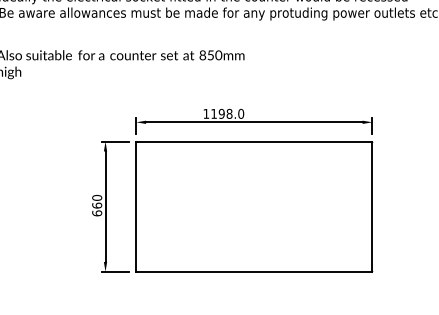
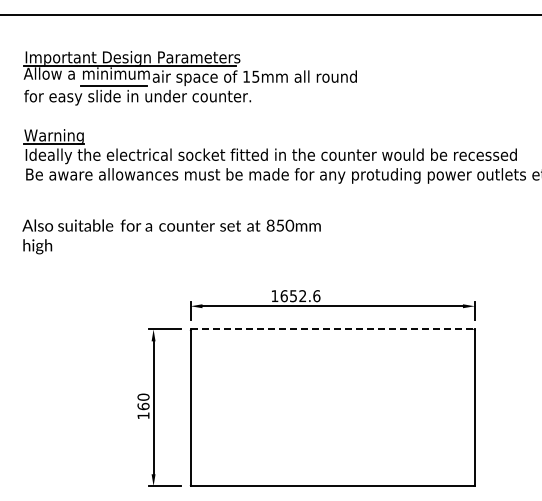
text: (227, 114) -> (300, 296), 1198.0 -> 1652.6
line: (254, 141) -> (332, 329), solid -> dashed
text: (97, 213) -> (143, 415), 660 -> 160

